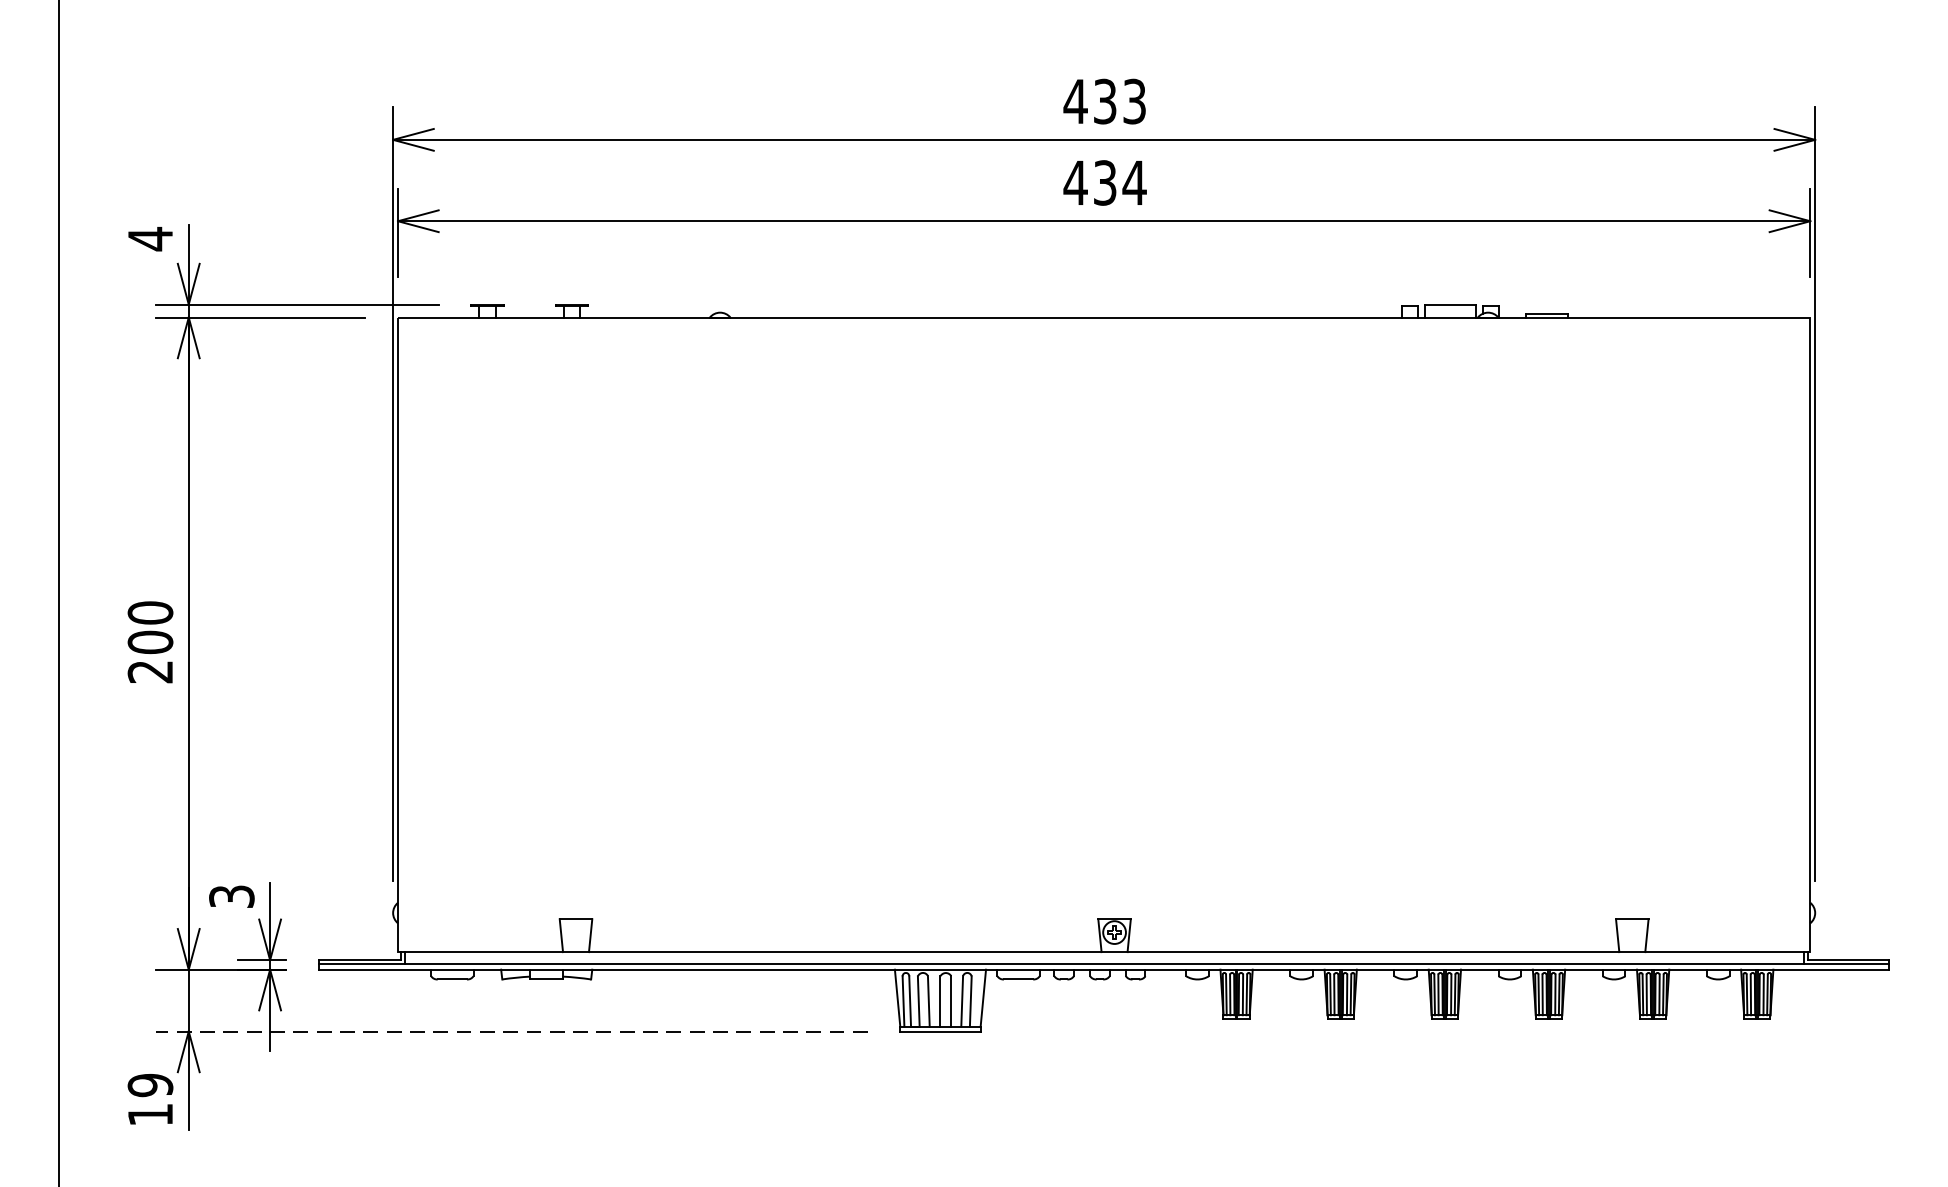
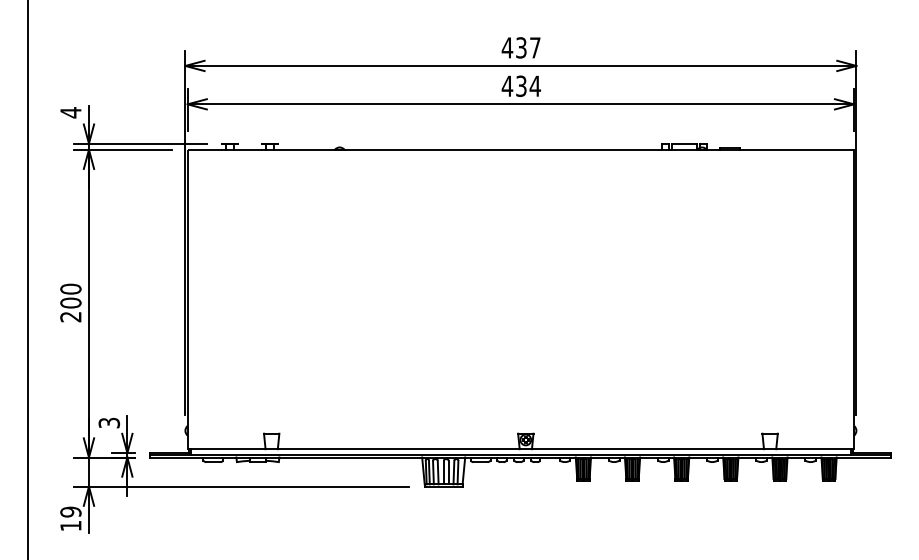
text: (1135, 100) -> (535, 47), 433 -> 437
line: (511, 1031) -> (241, 486), dashed -> solid

